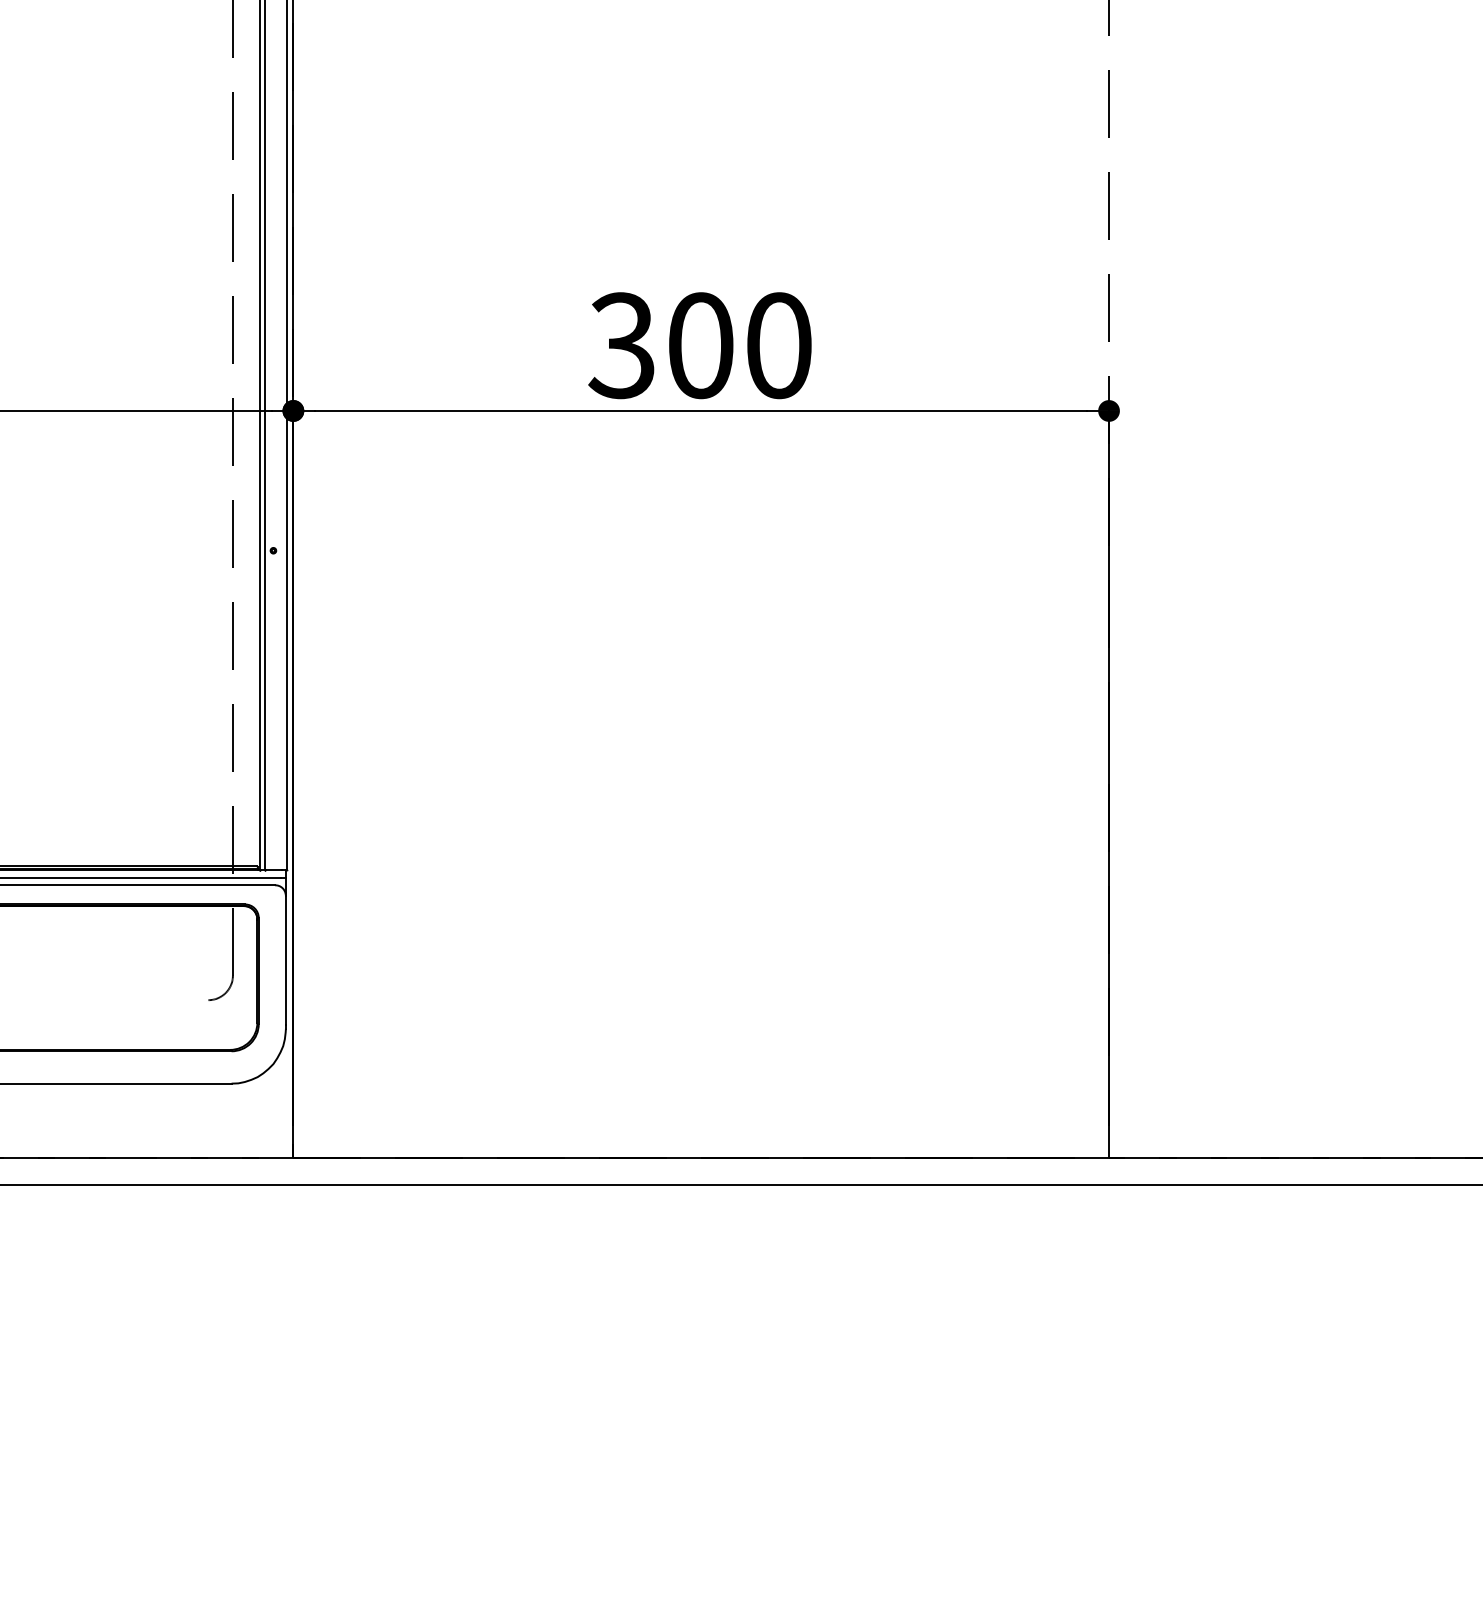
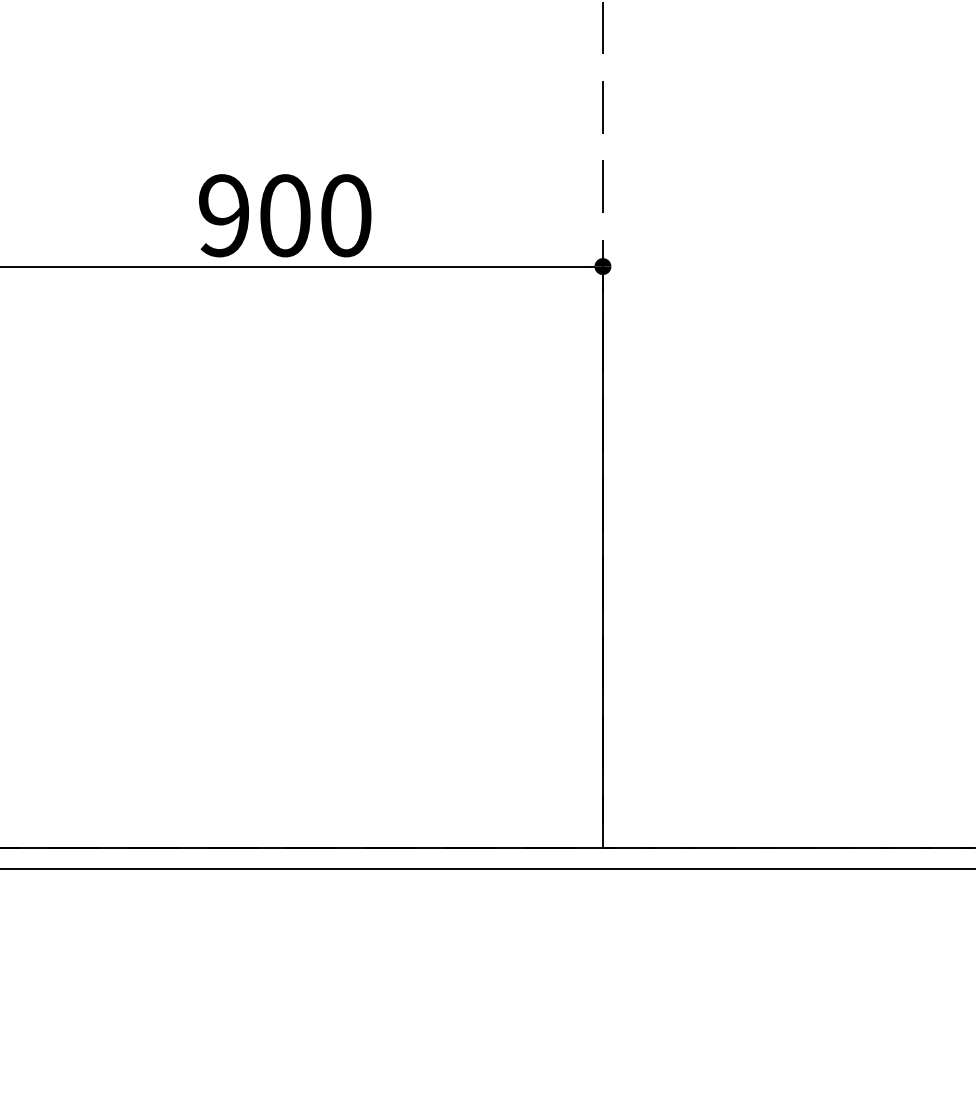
text: (621, 345) -> (223, 215), 300 -> 900

